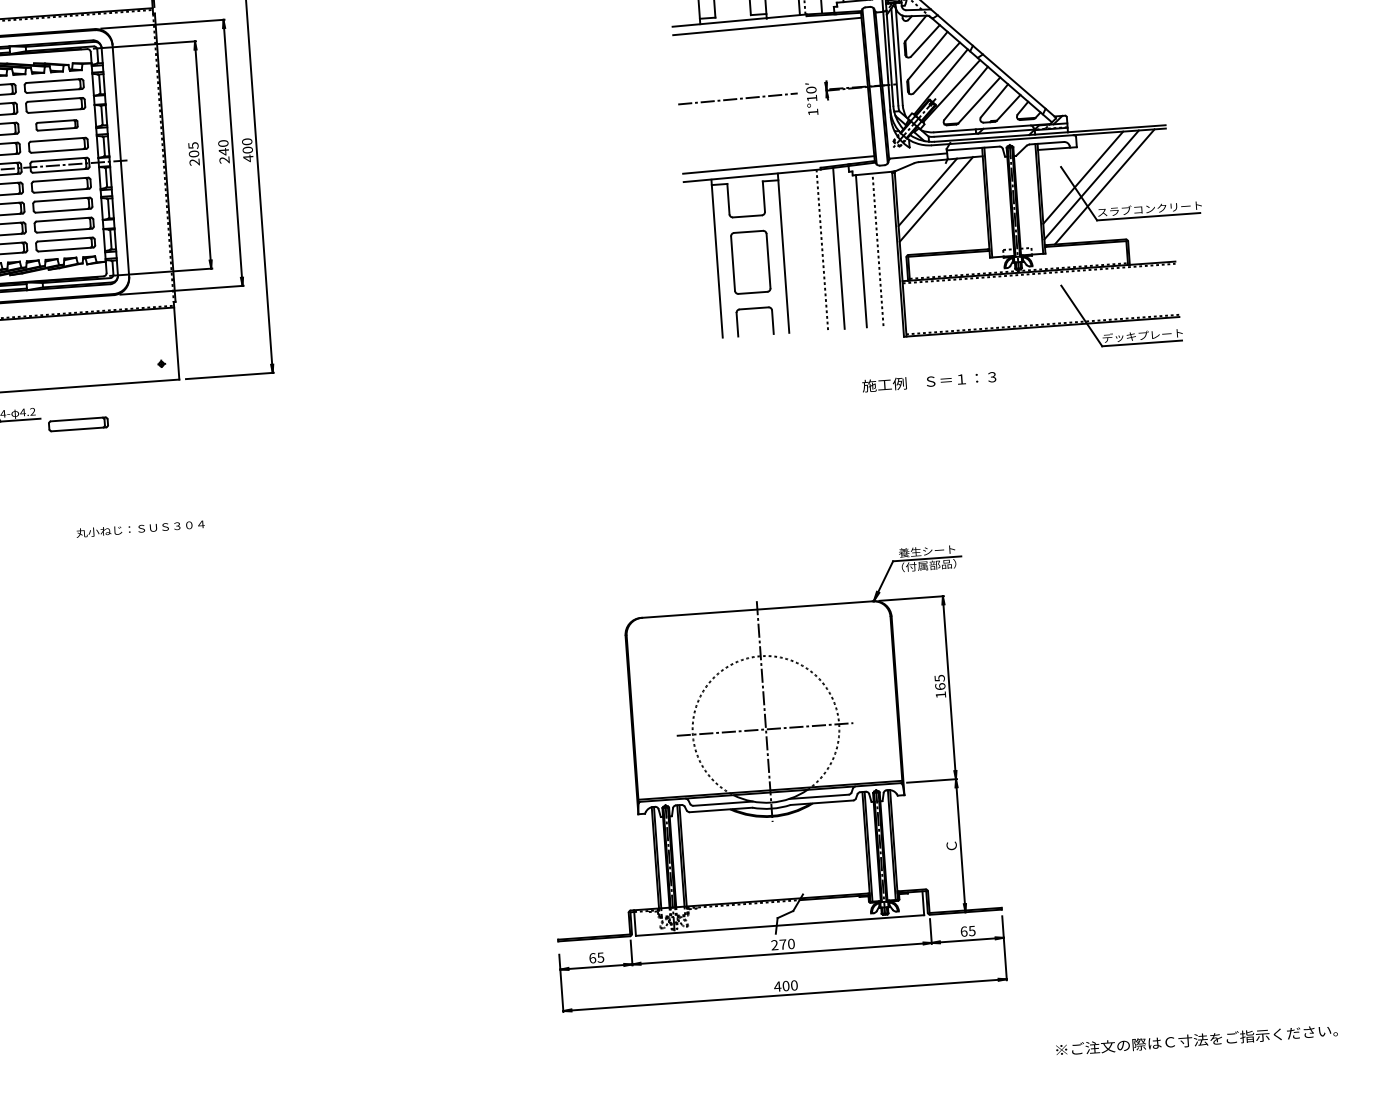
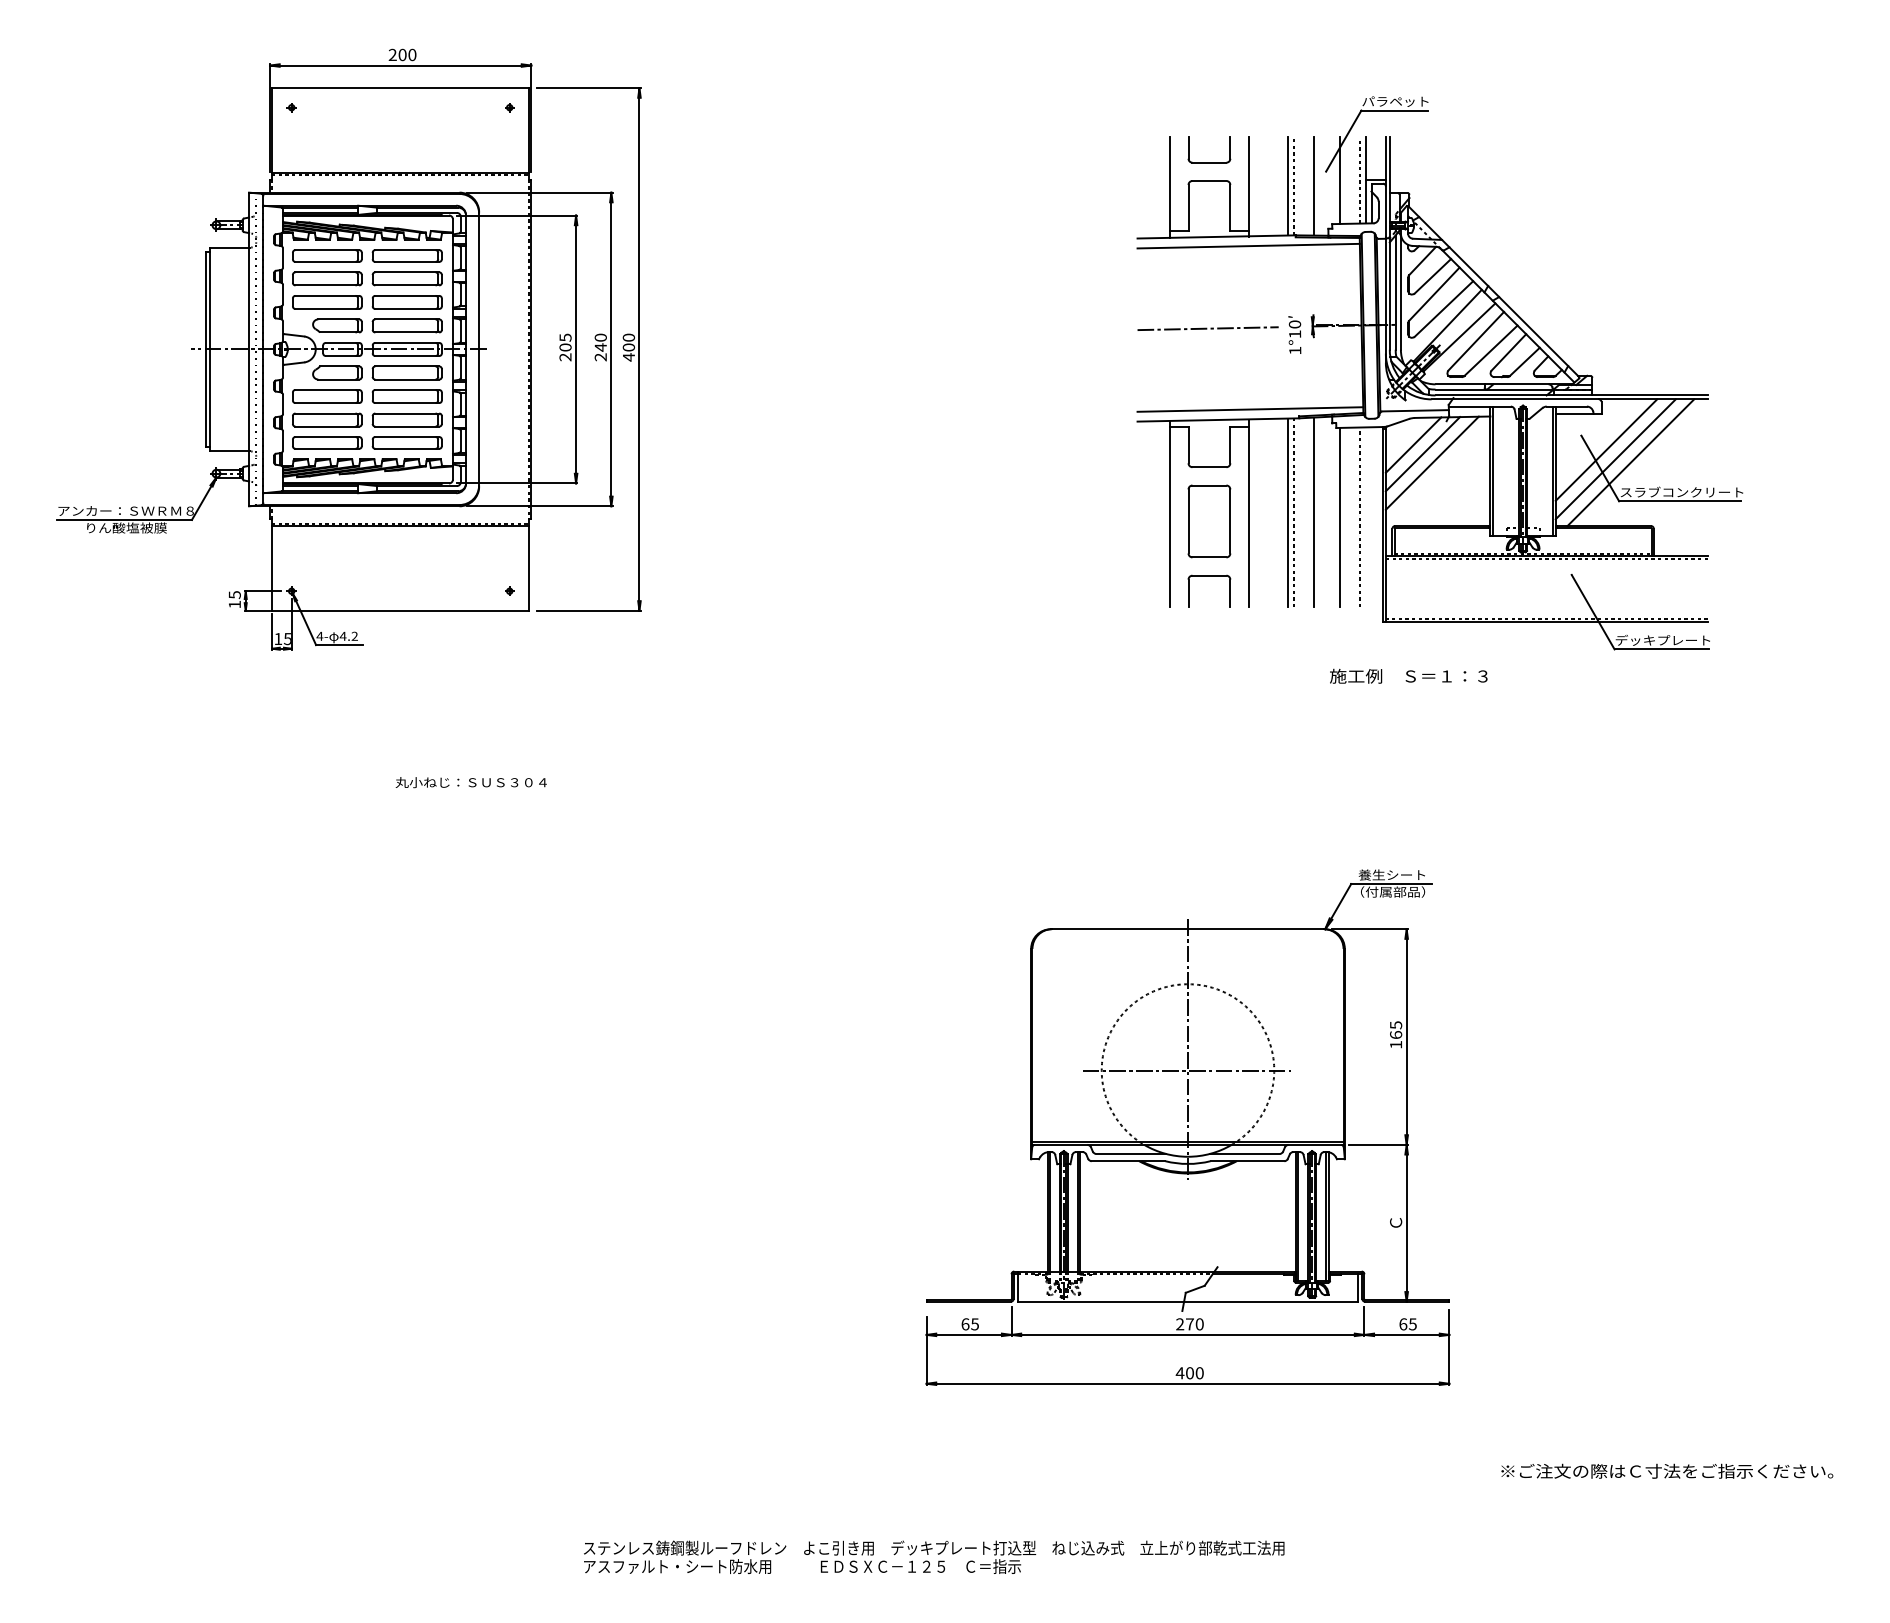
part: (56, 125) -> (406, 302), size x1.43
line: (919, 184) -> (1413, 444), added
line: (816, 250) -> (1287, 512), added
part: (77, 424) -> (406, 654), removed

